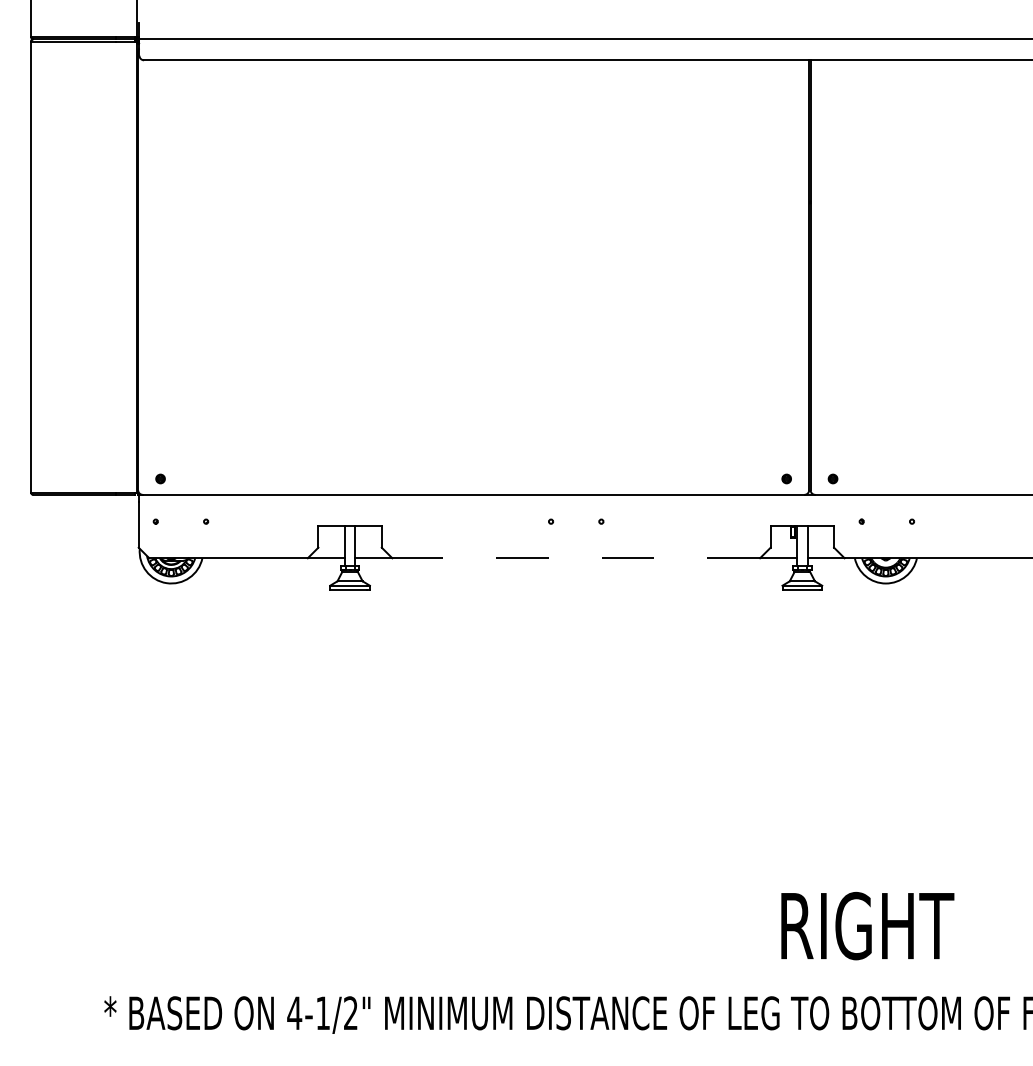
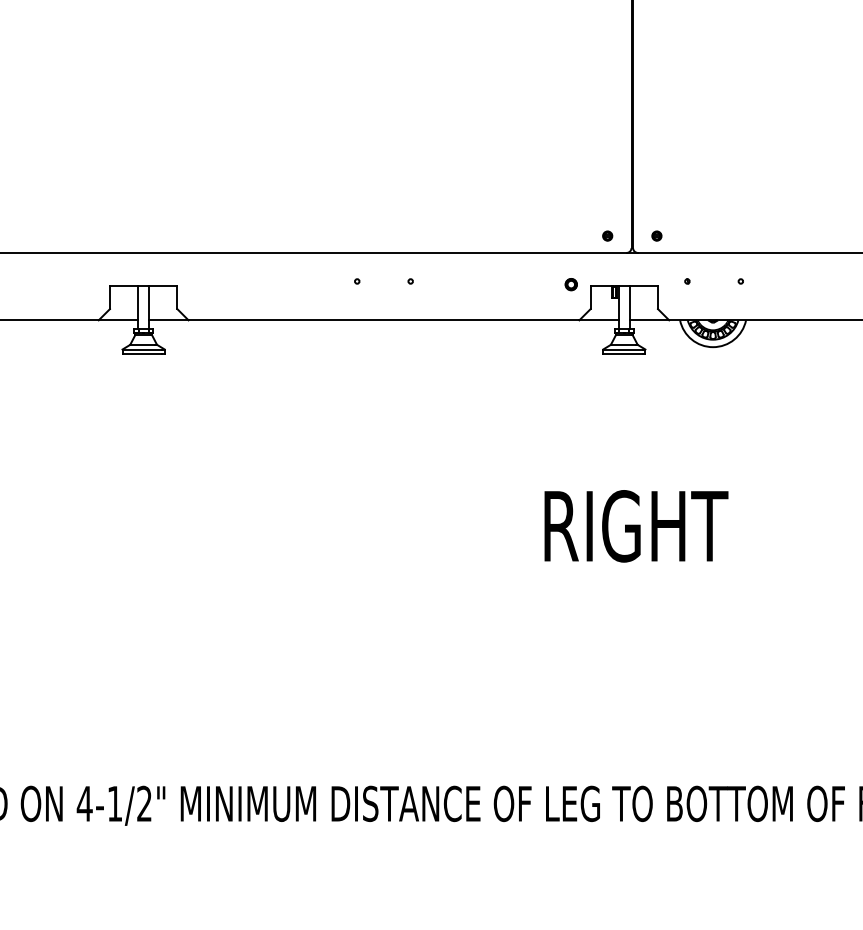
part: (752, 524) -> (571, 284), added
line: (576, 558) -> (384, 320), dashed -> solid
text: (867, 926) -> (636, 526), moved

